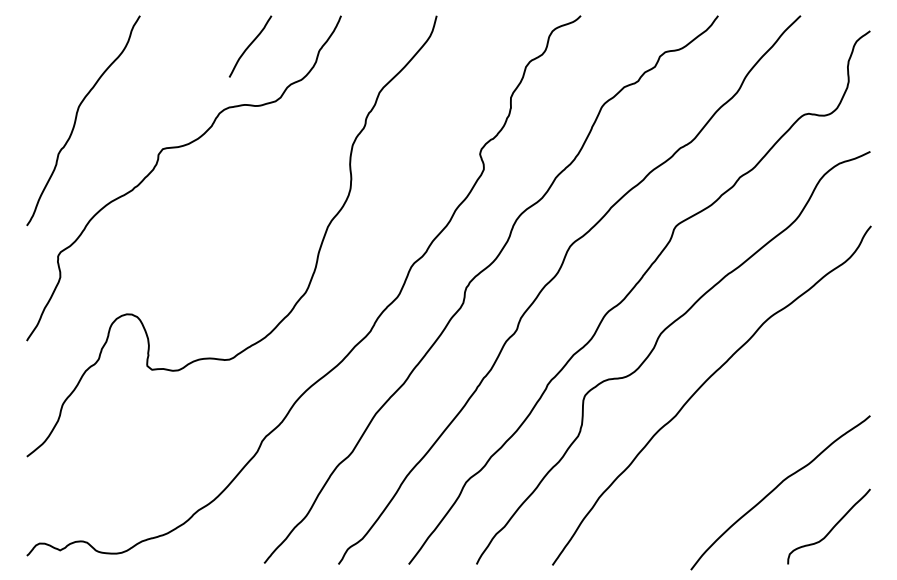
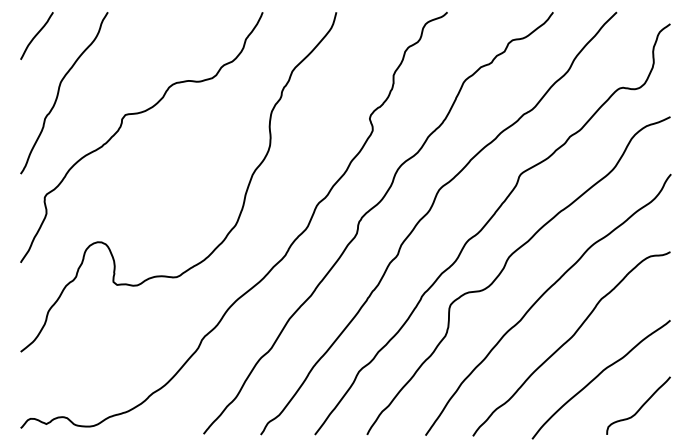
curve: (249, 45) -> (36, 35), moved
curve: (739, 441) -> (569, 340), added

